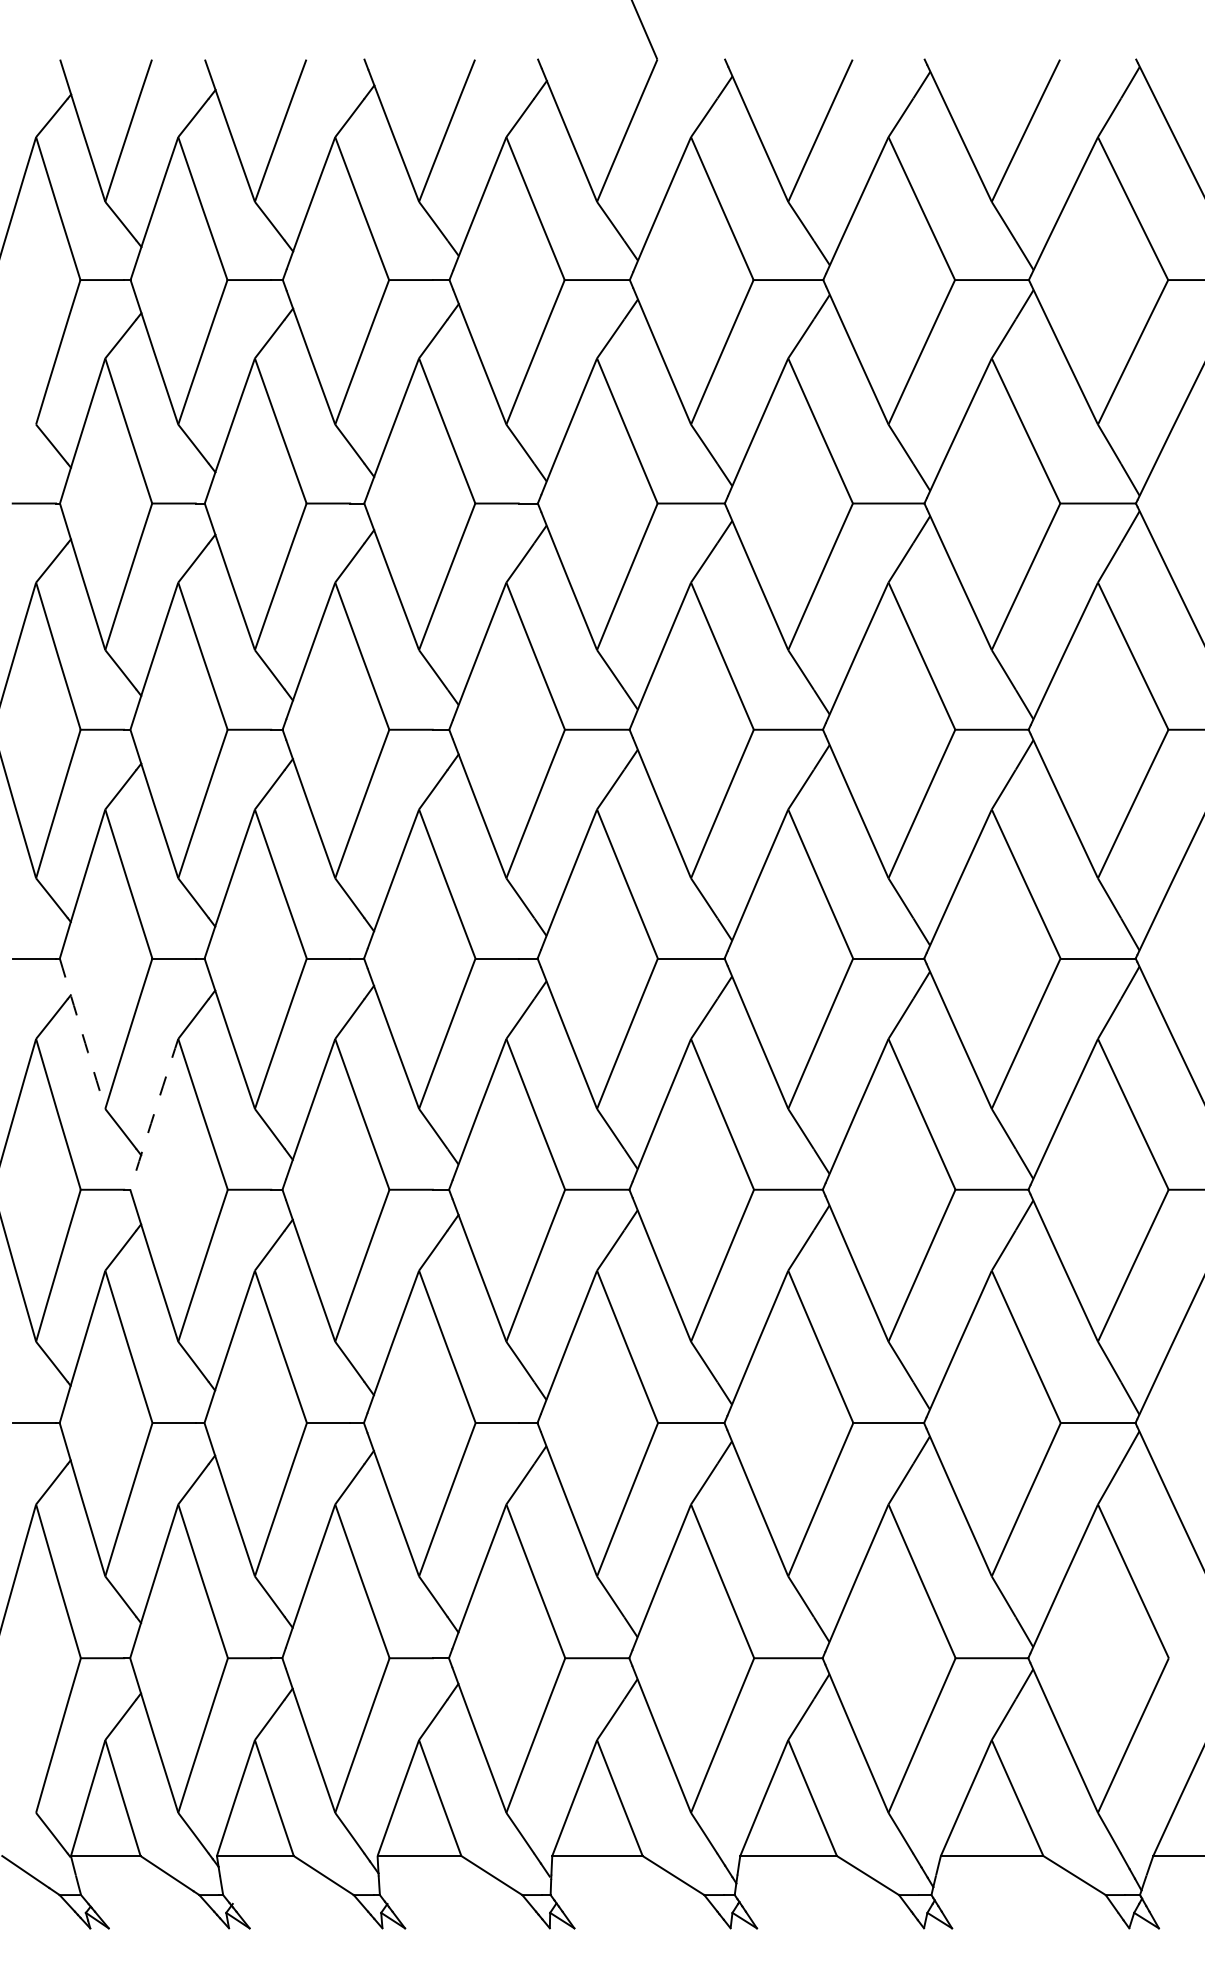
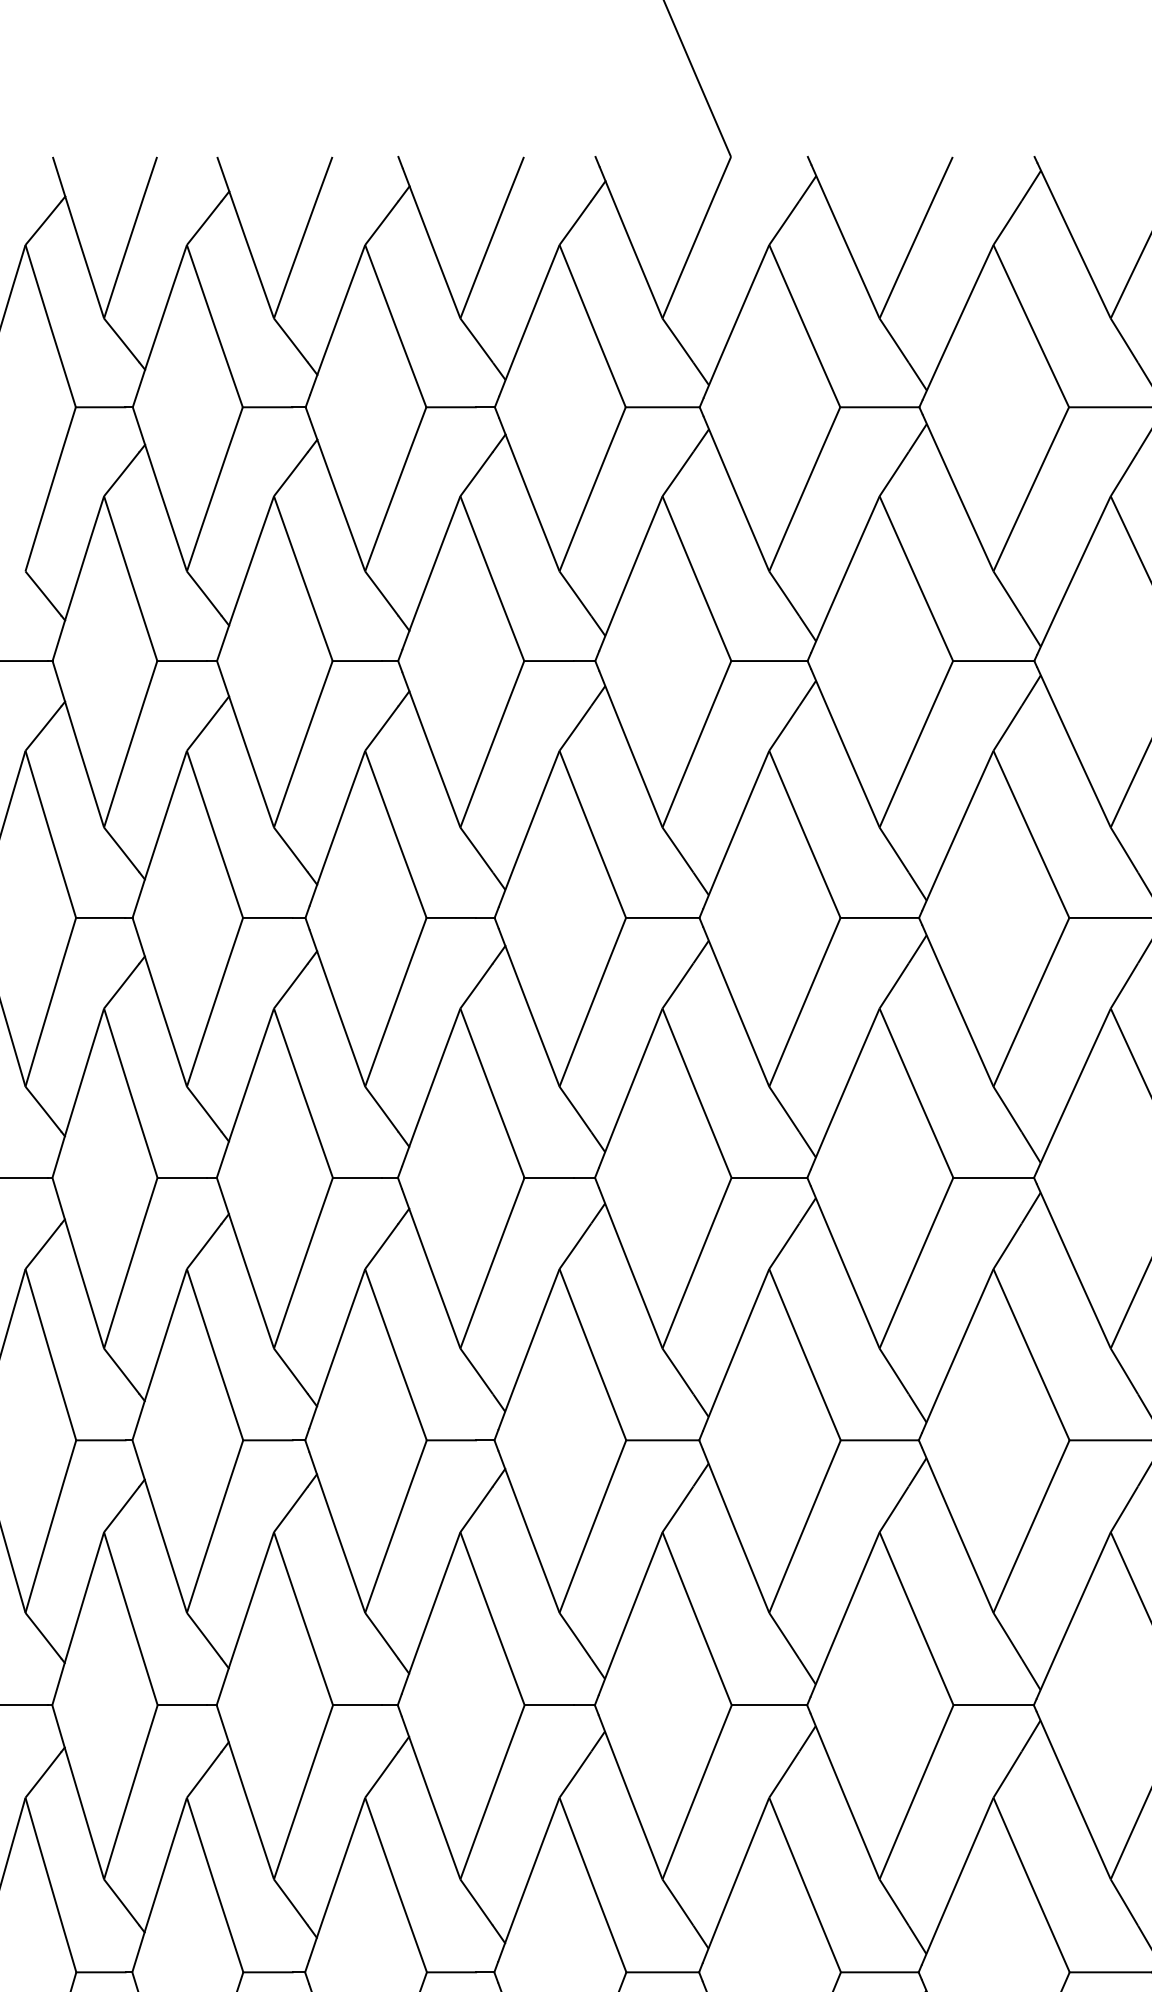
arc: (82, 1033) -> (78, 1262), dashed -> solid
arc: (154, 1114) -> (159, 1354), dashed -> solid

